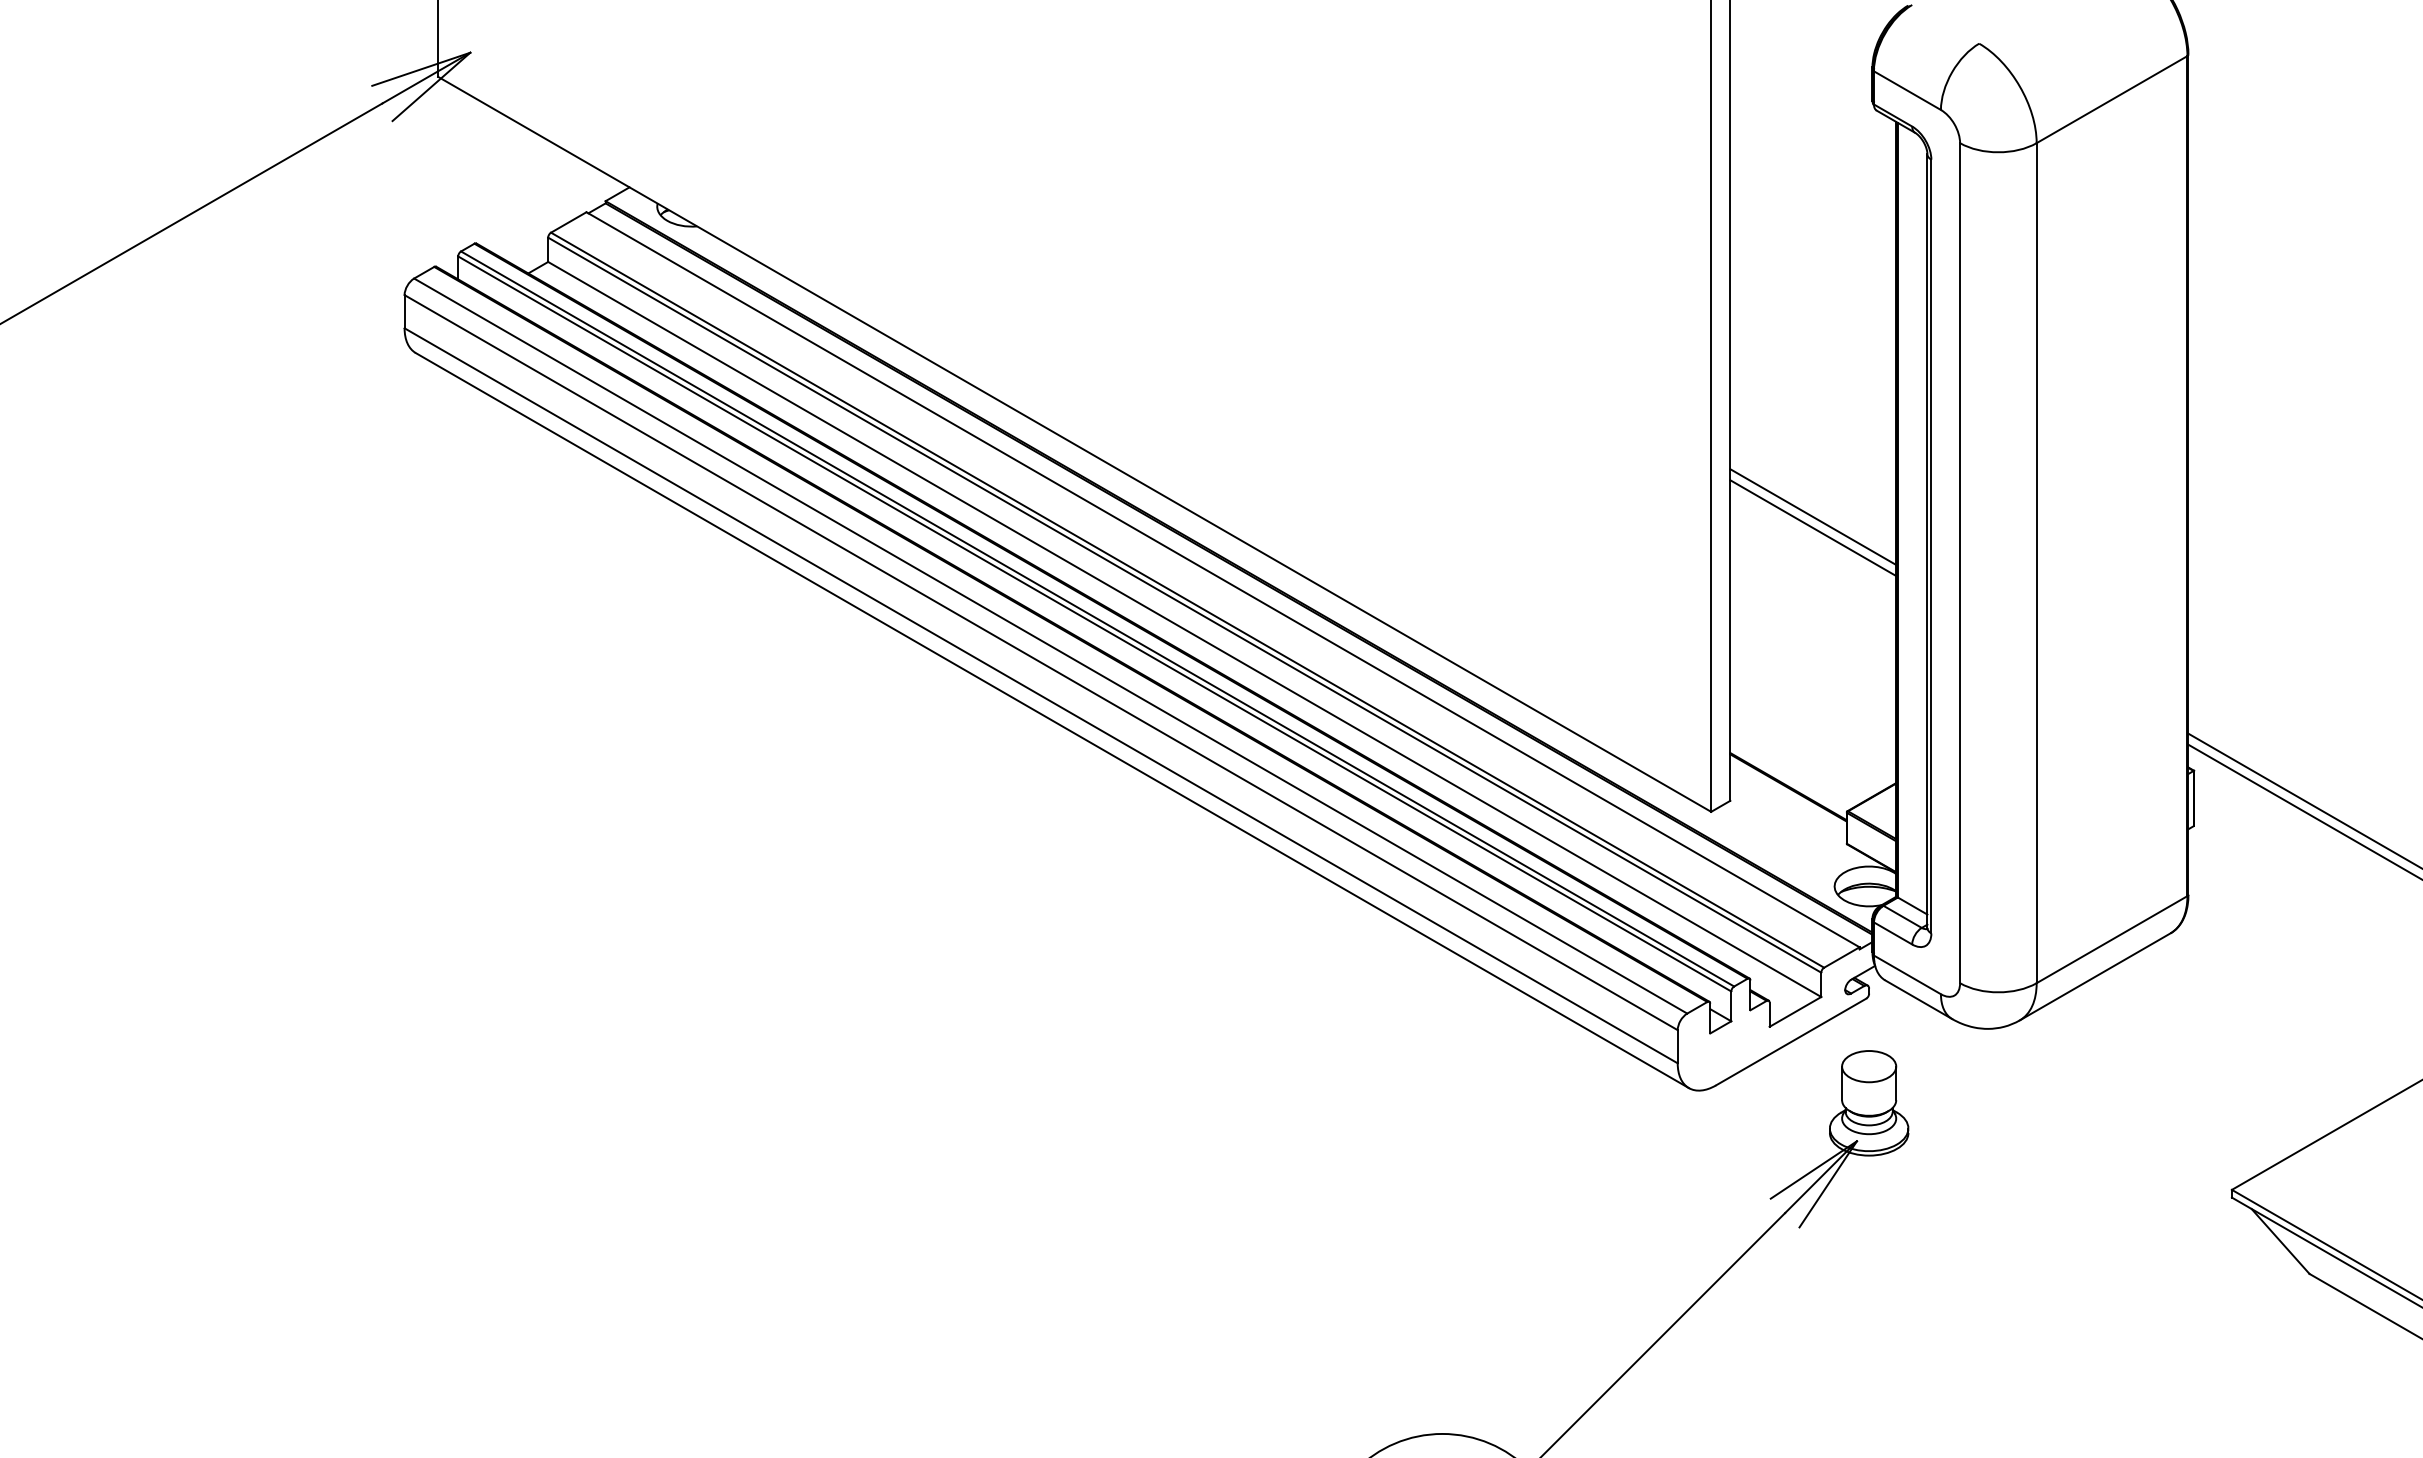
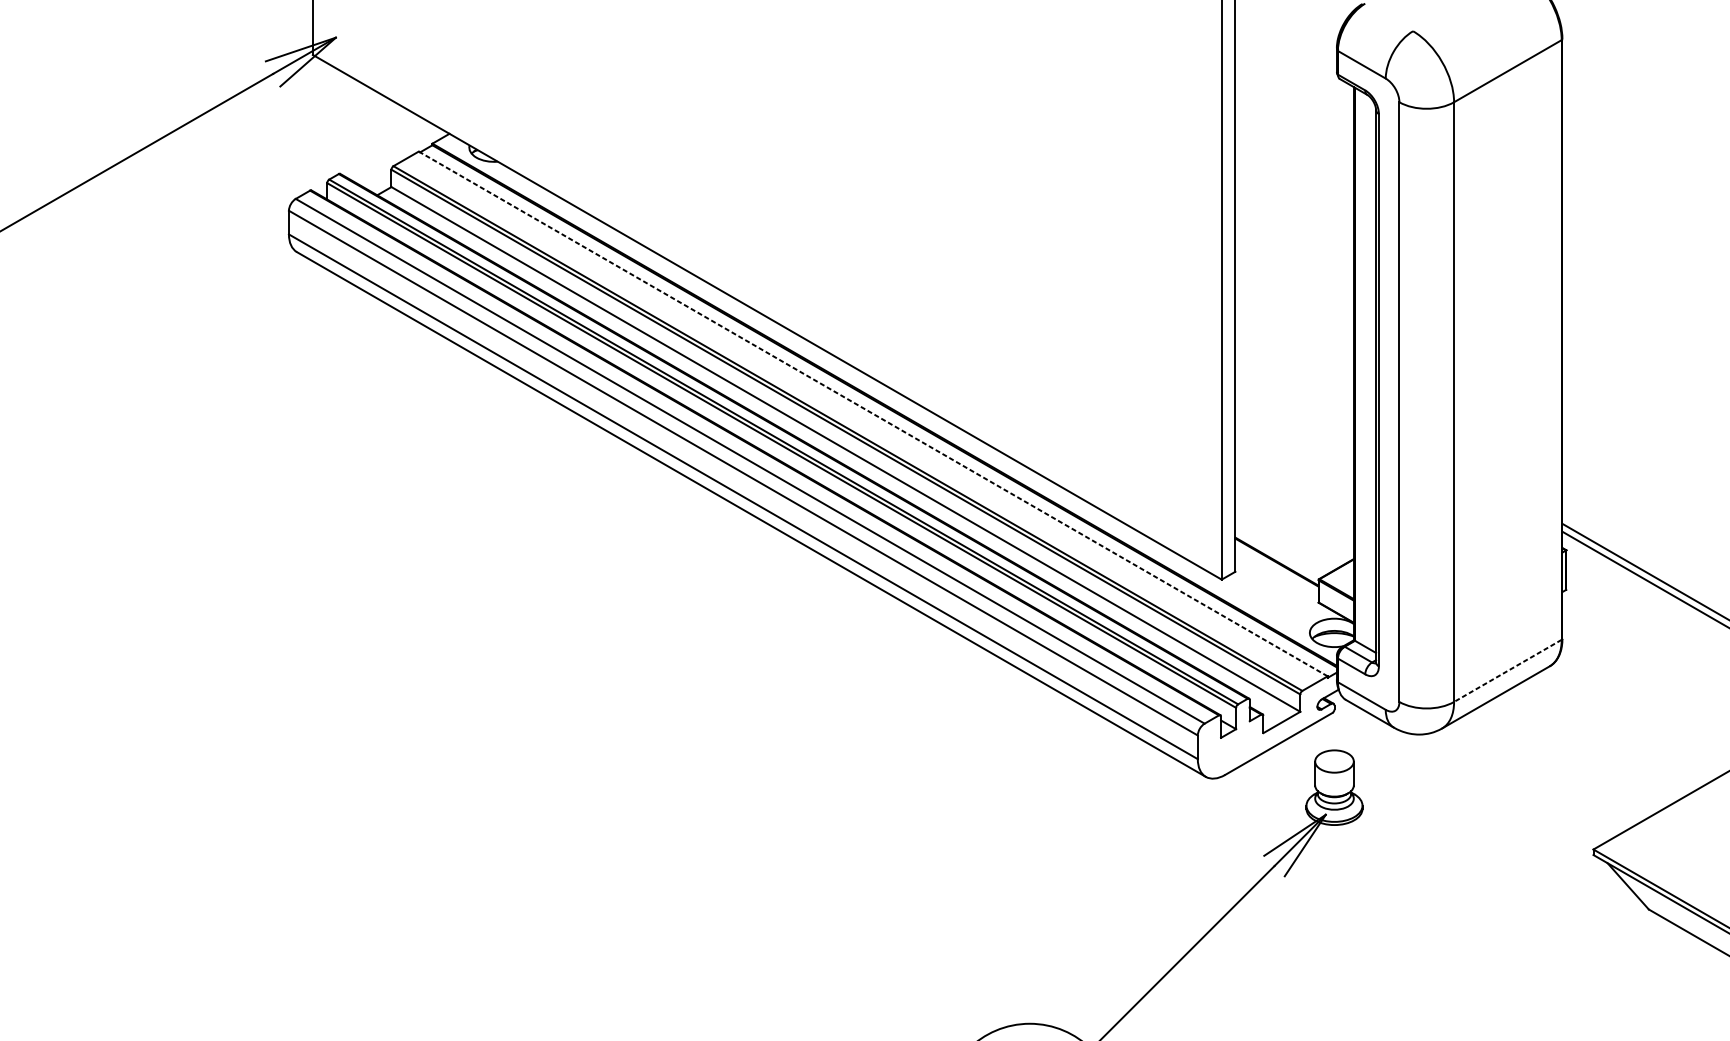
line: (1813, 517) -> (1294, 369), removed
line: (1813, 528) -> (1294, 377), removed
line: (1222, 579) -> (872, 413), solid -> dashed
line: (2111, 939) -> (1507, 670), solid -> dashed

